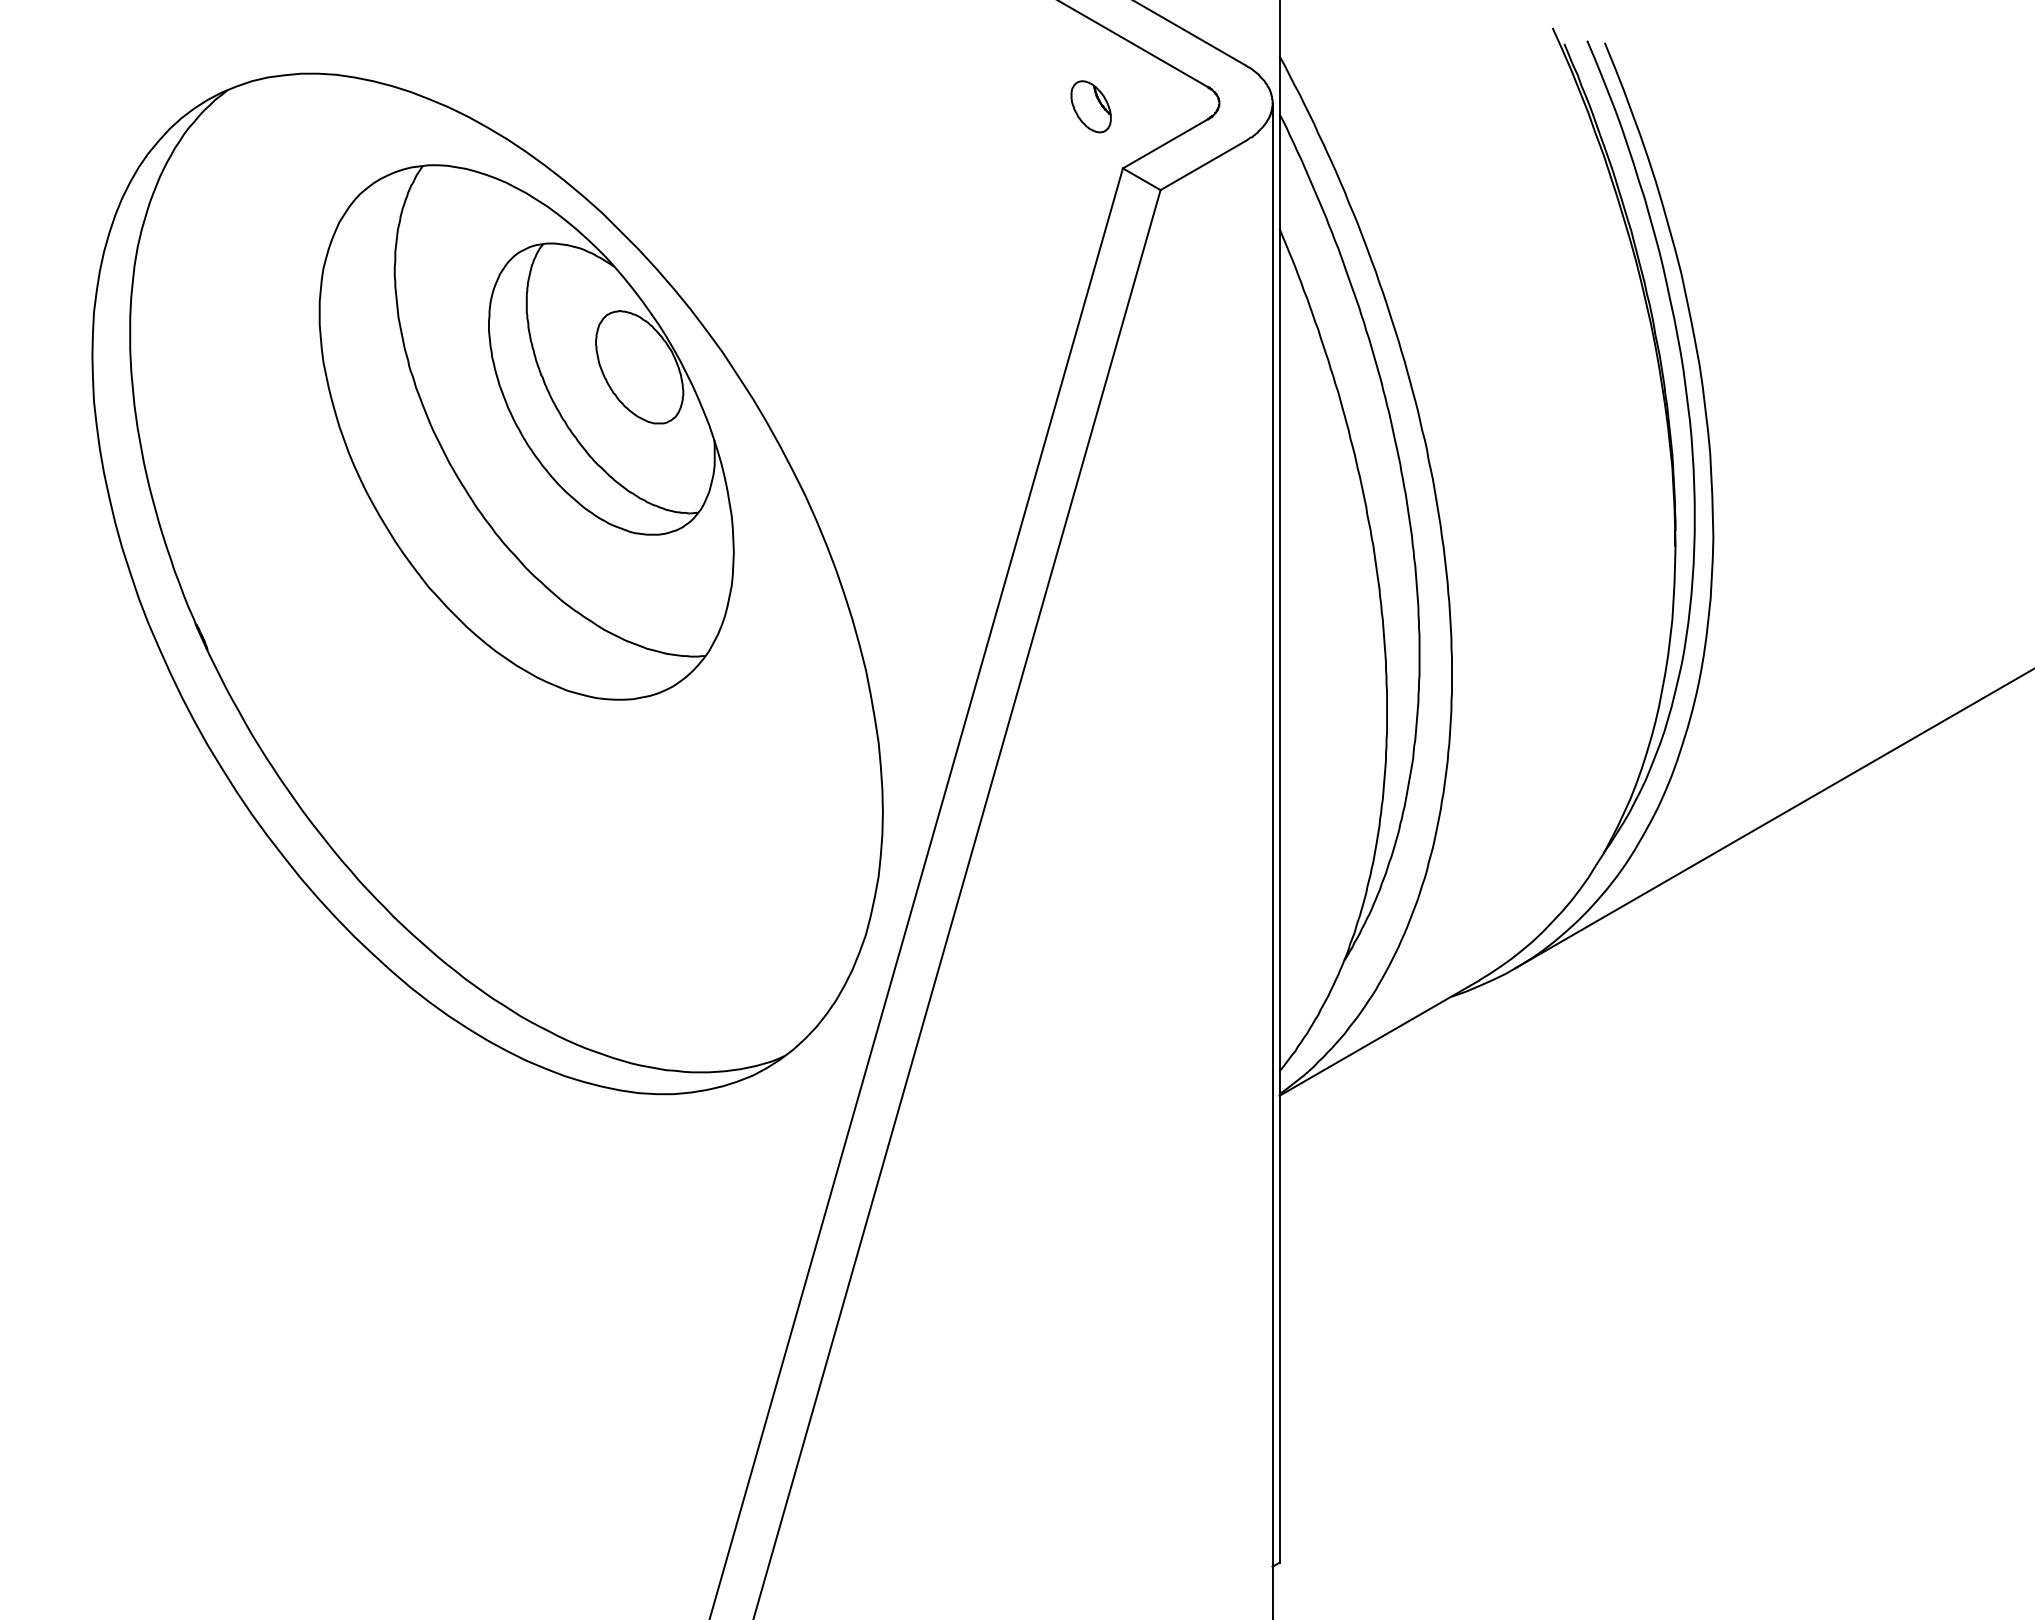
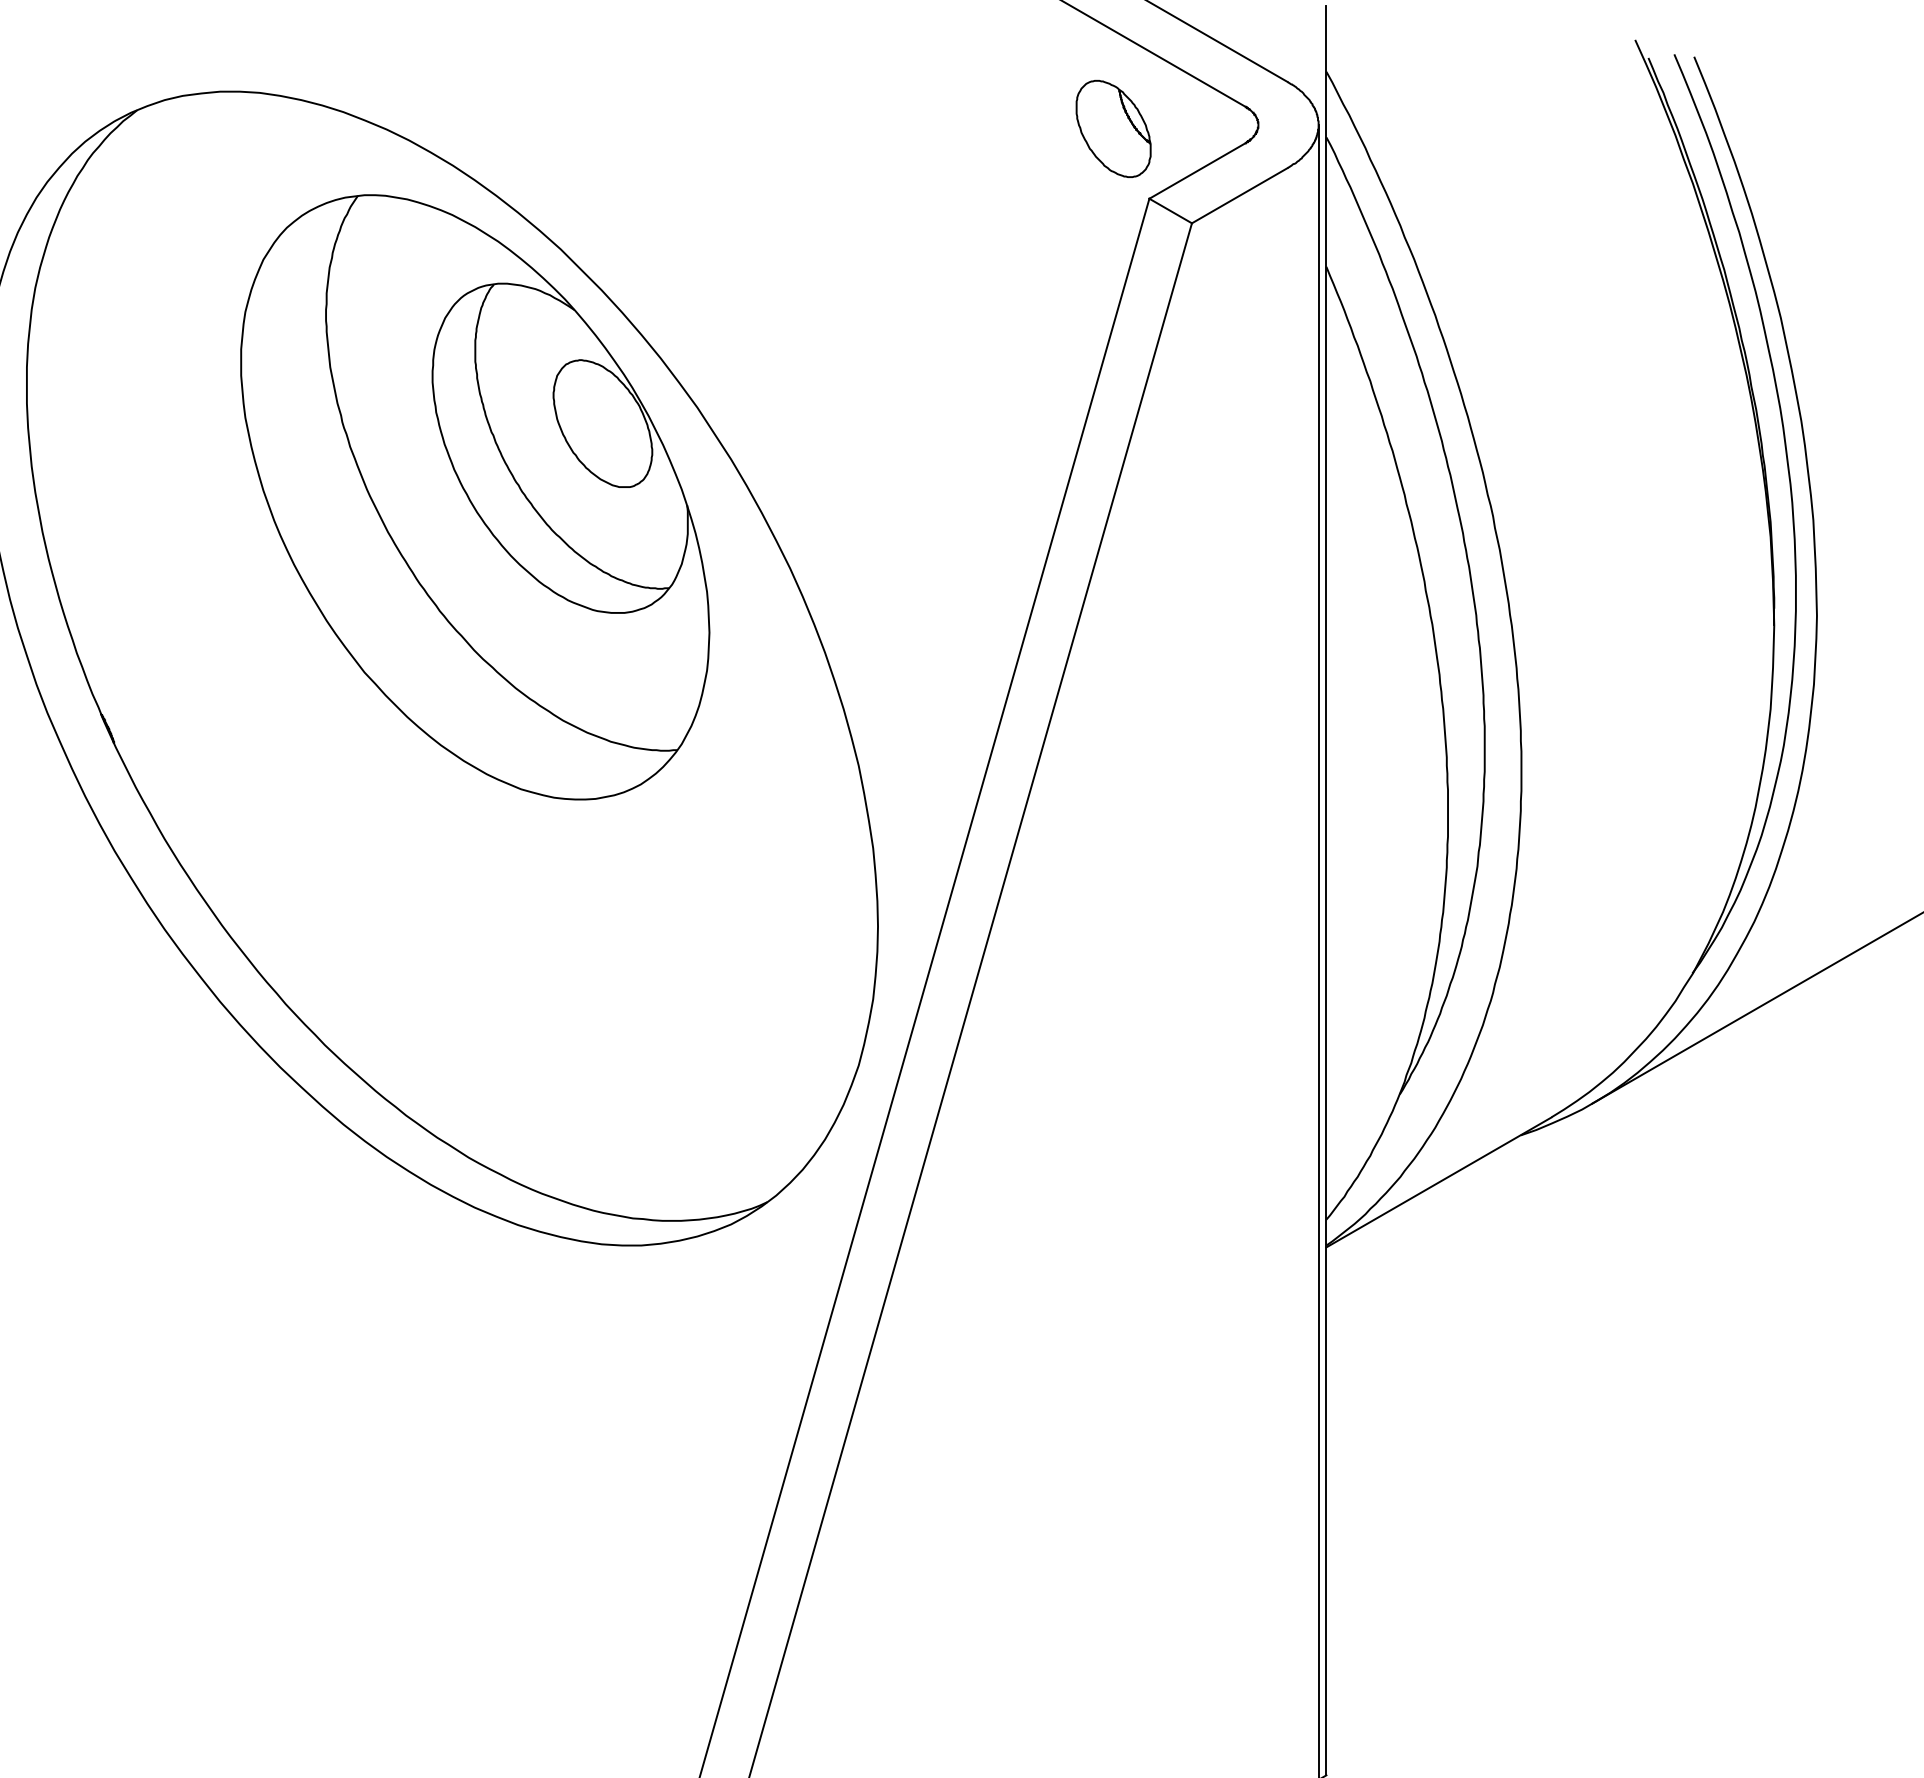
part: (1090, 106) -> (1112, 128), size x1.67

